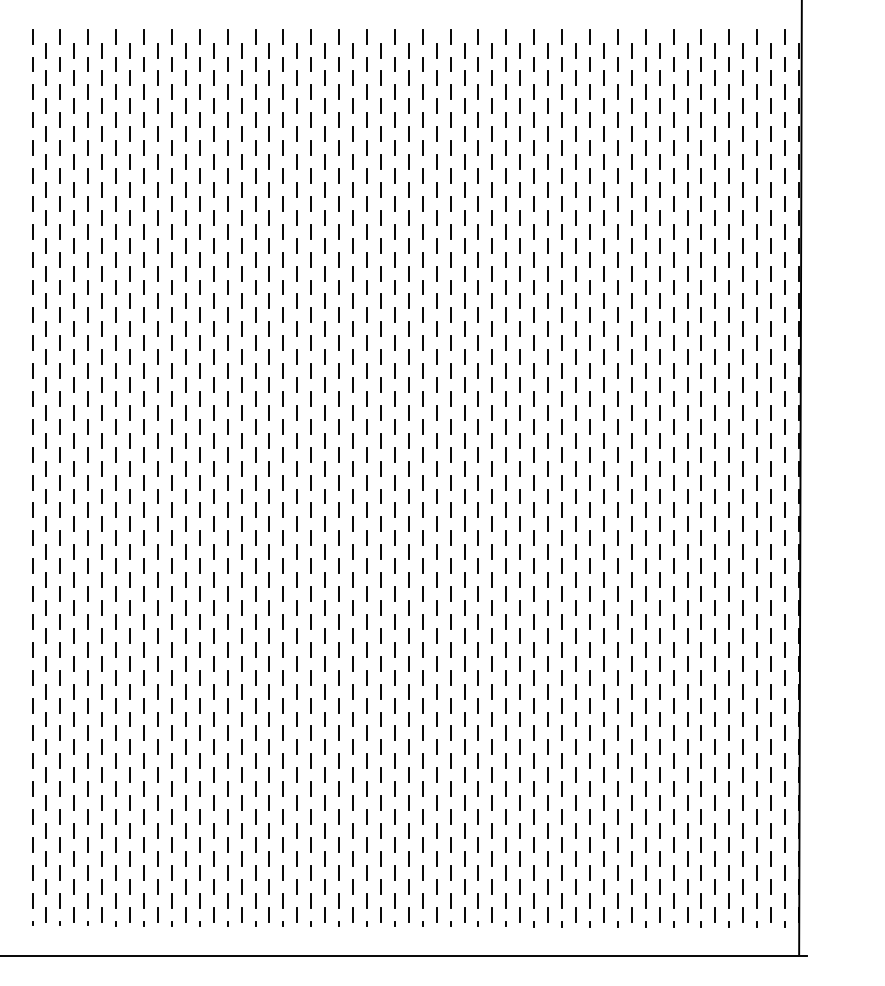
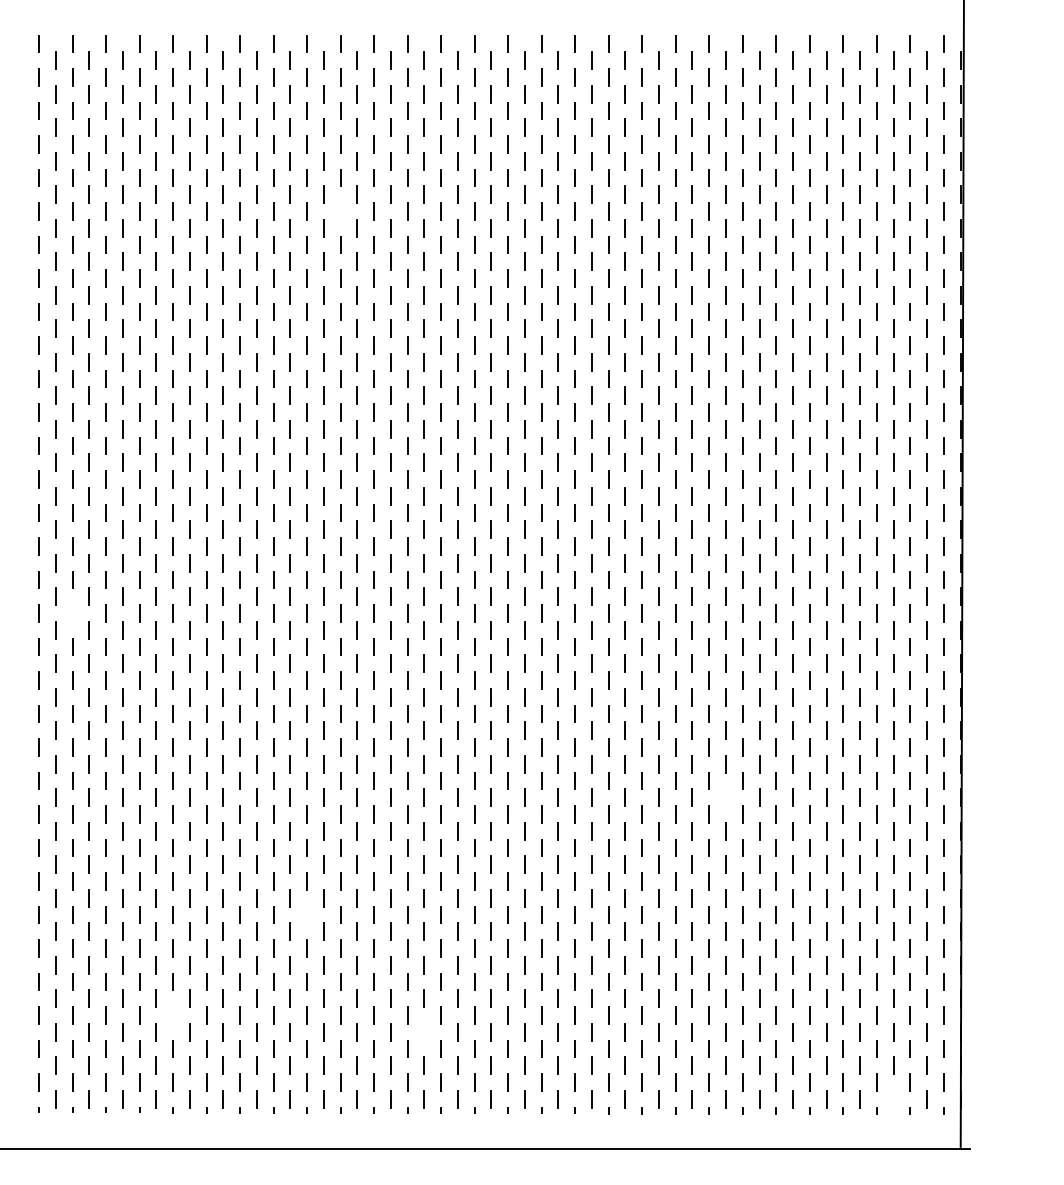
line: (283, 176) -> (340, 211), removed
line: (60, 510) -> (72, 613), removed
line: (603, 663) -> (725, 797), removed
line: (254, 760) -> (306, 914), removed
line: (143, 844) -> (172, 1015), removed
line: (352, 859) -> (423, 1032), removed
line: (743, 914) -> (893, 1099), removed

